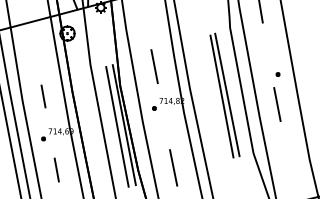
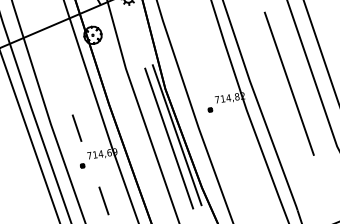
line: (154, 66) -> (203, 59), removed
line: (227, 94) -> (295, 80), removed
line: (43, 96) -> (77, 128), moved
line: (173, 167) -> (243, 177), removed

